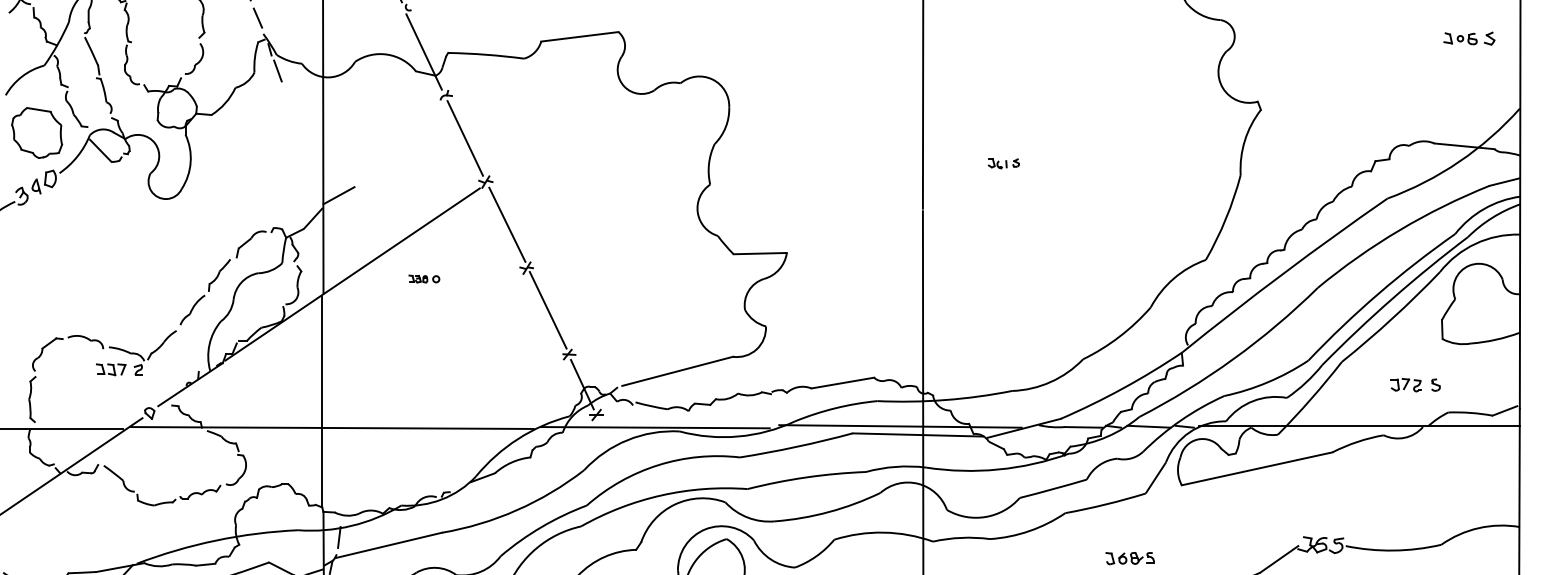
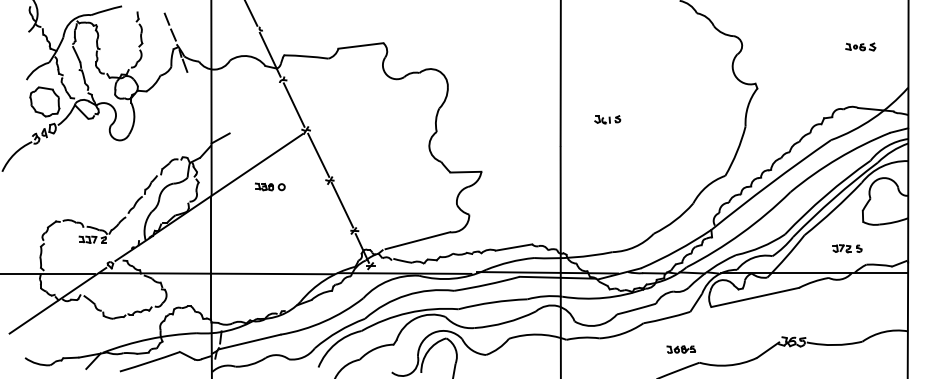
part: (1468, 37) -> (860, 46), moved
part: (1003, 163) -> (607, 119), size x1.43
part: (424, 278) -> (270, 186), size x1.67

